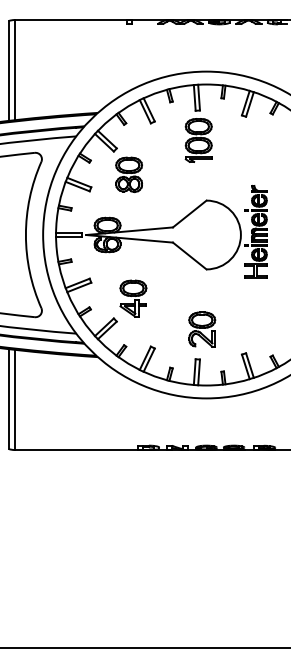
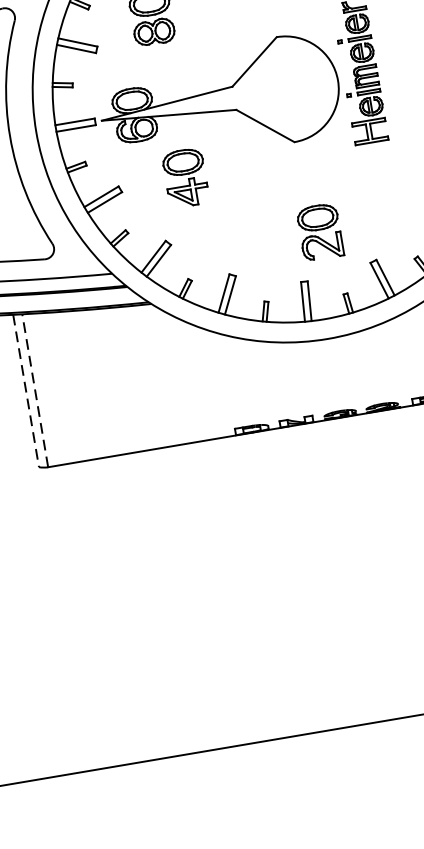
part: (133, 298) -> (185, 177), moved
part: (202, 329) -> (320, 232), moved
line: (8, 399) -> (25, 391), solid -> dashed
line: (14, 399) -> (35, 390), solid -> dashed

